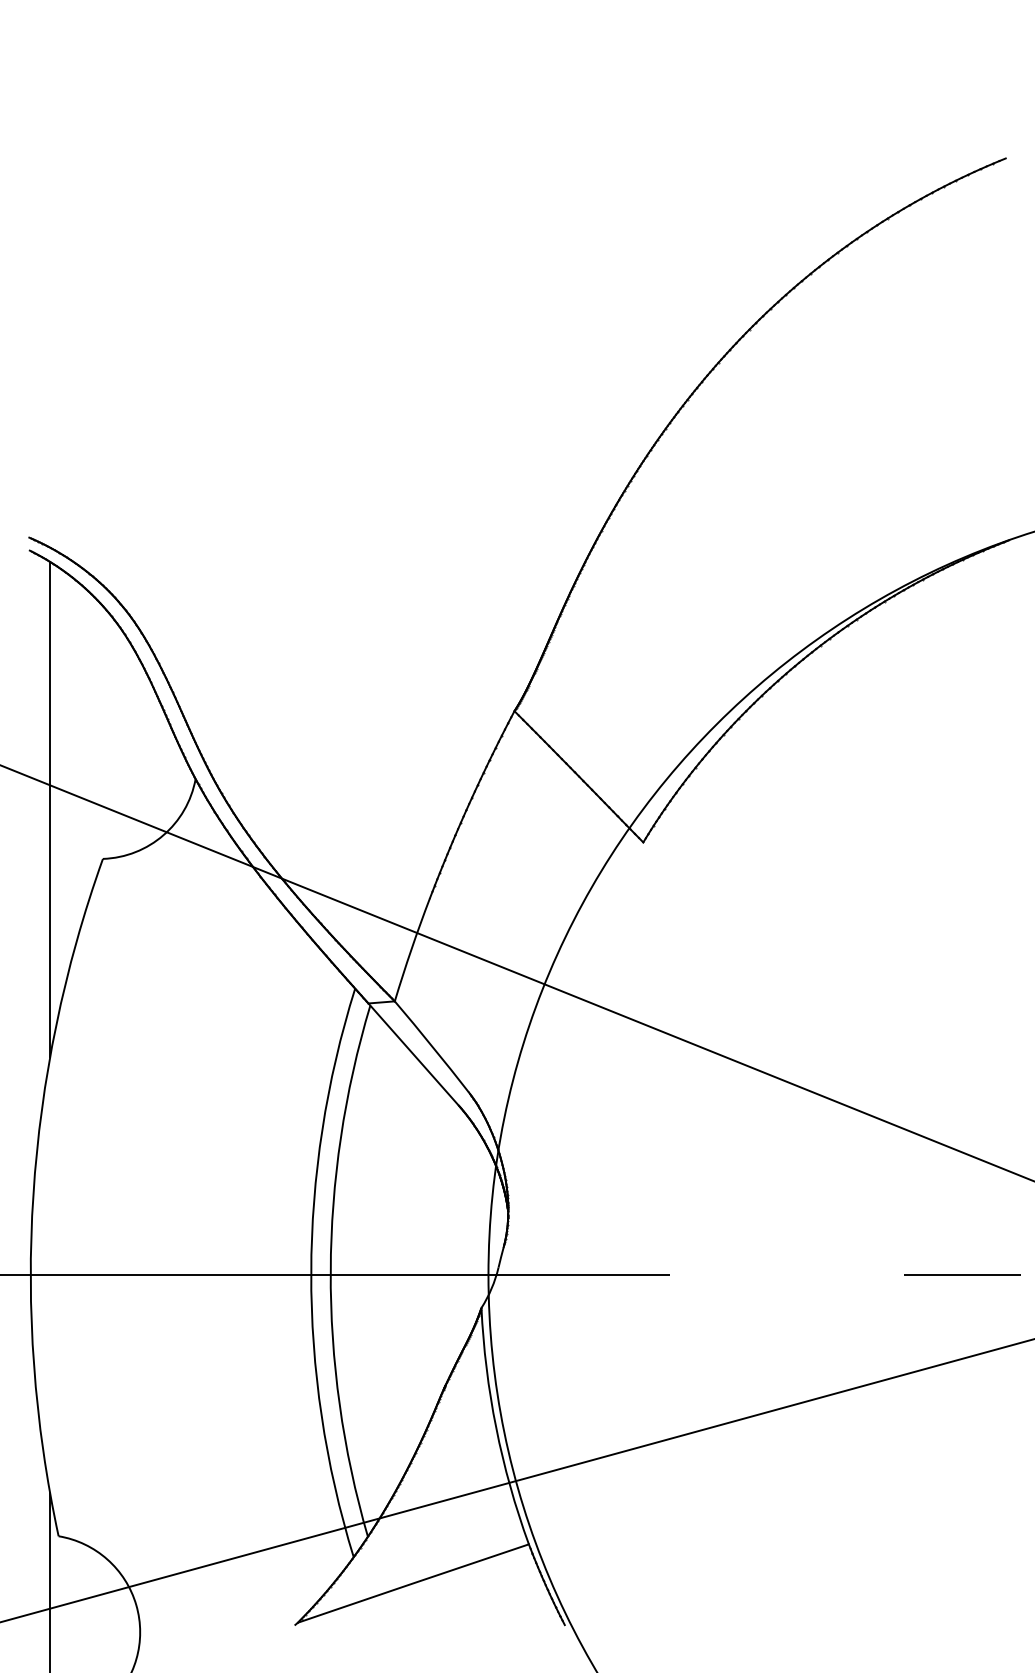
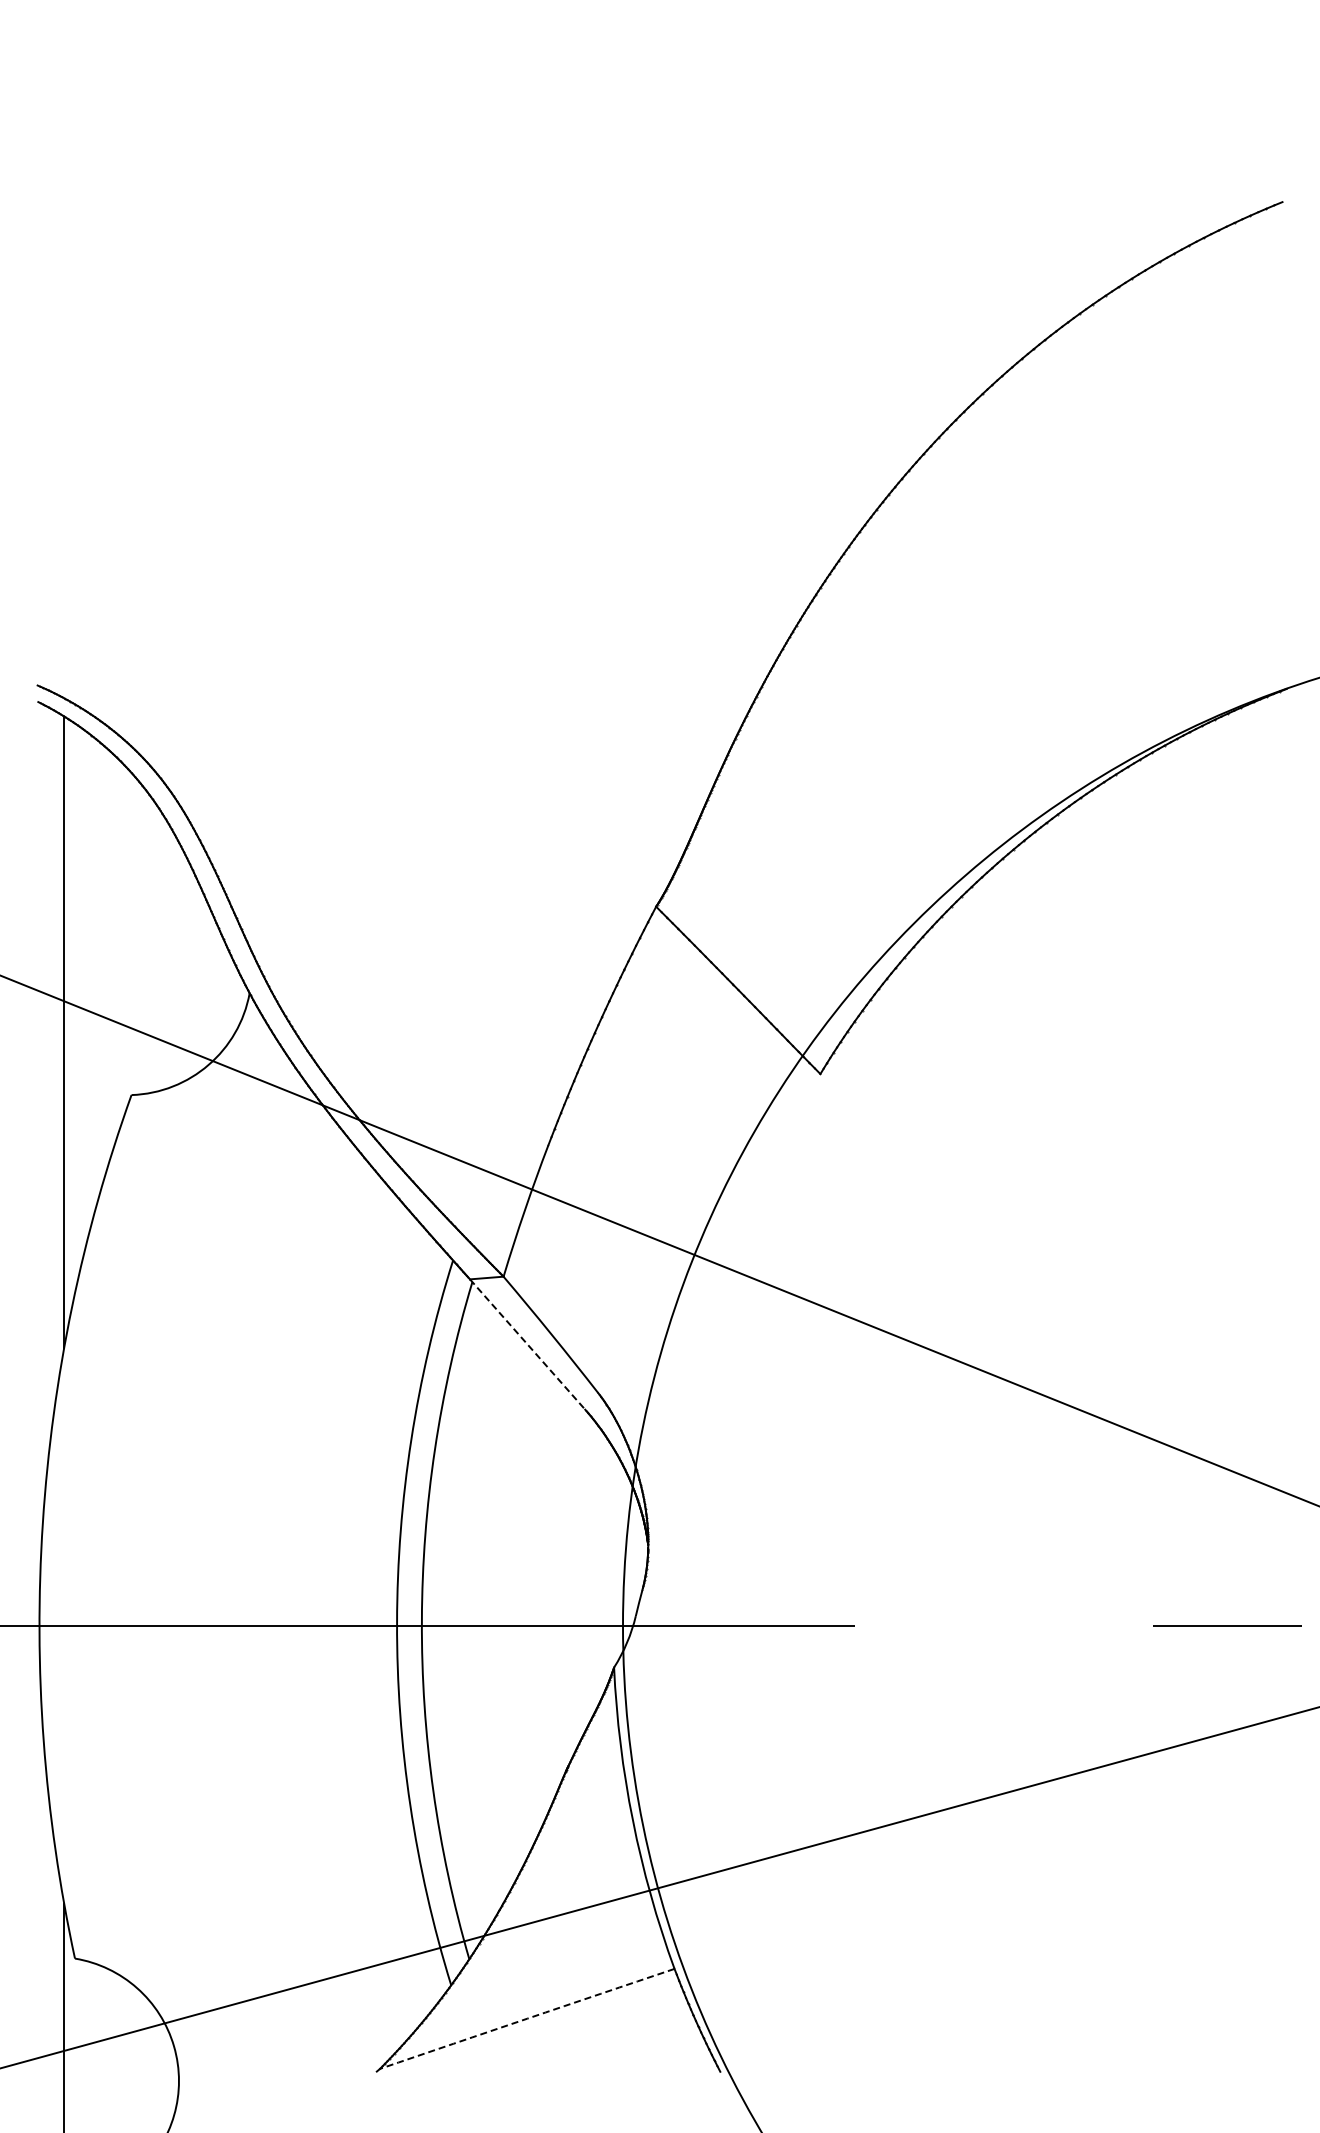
line: (413, 1054) -> (527, 1344), solid -> dashed
arc: (413, 1583) -> (527, 2018), solid -> dashed

